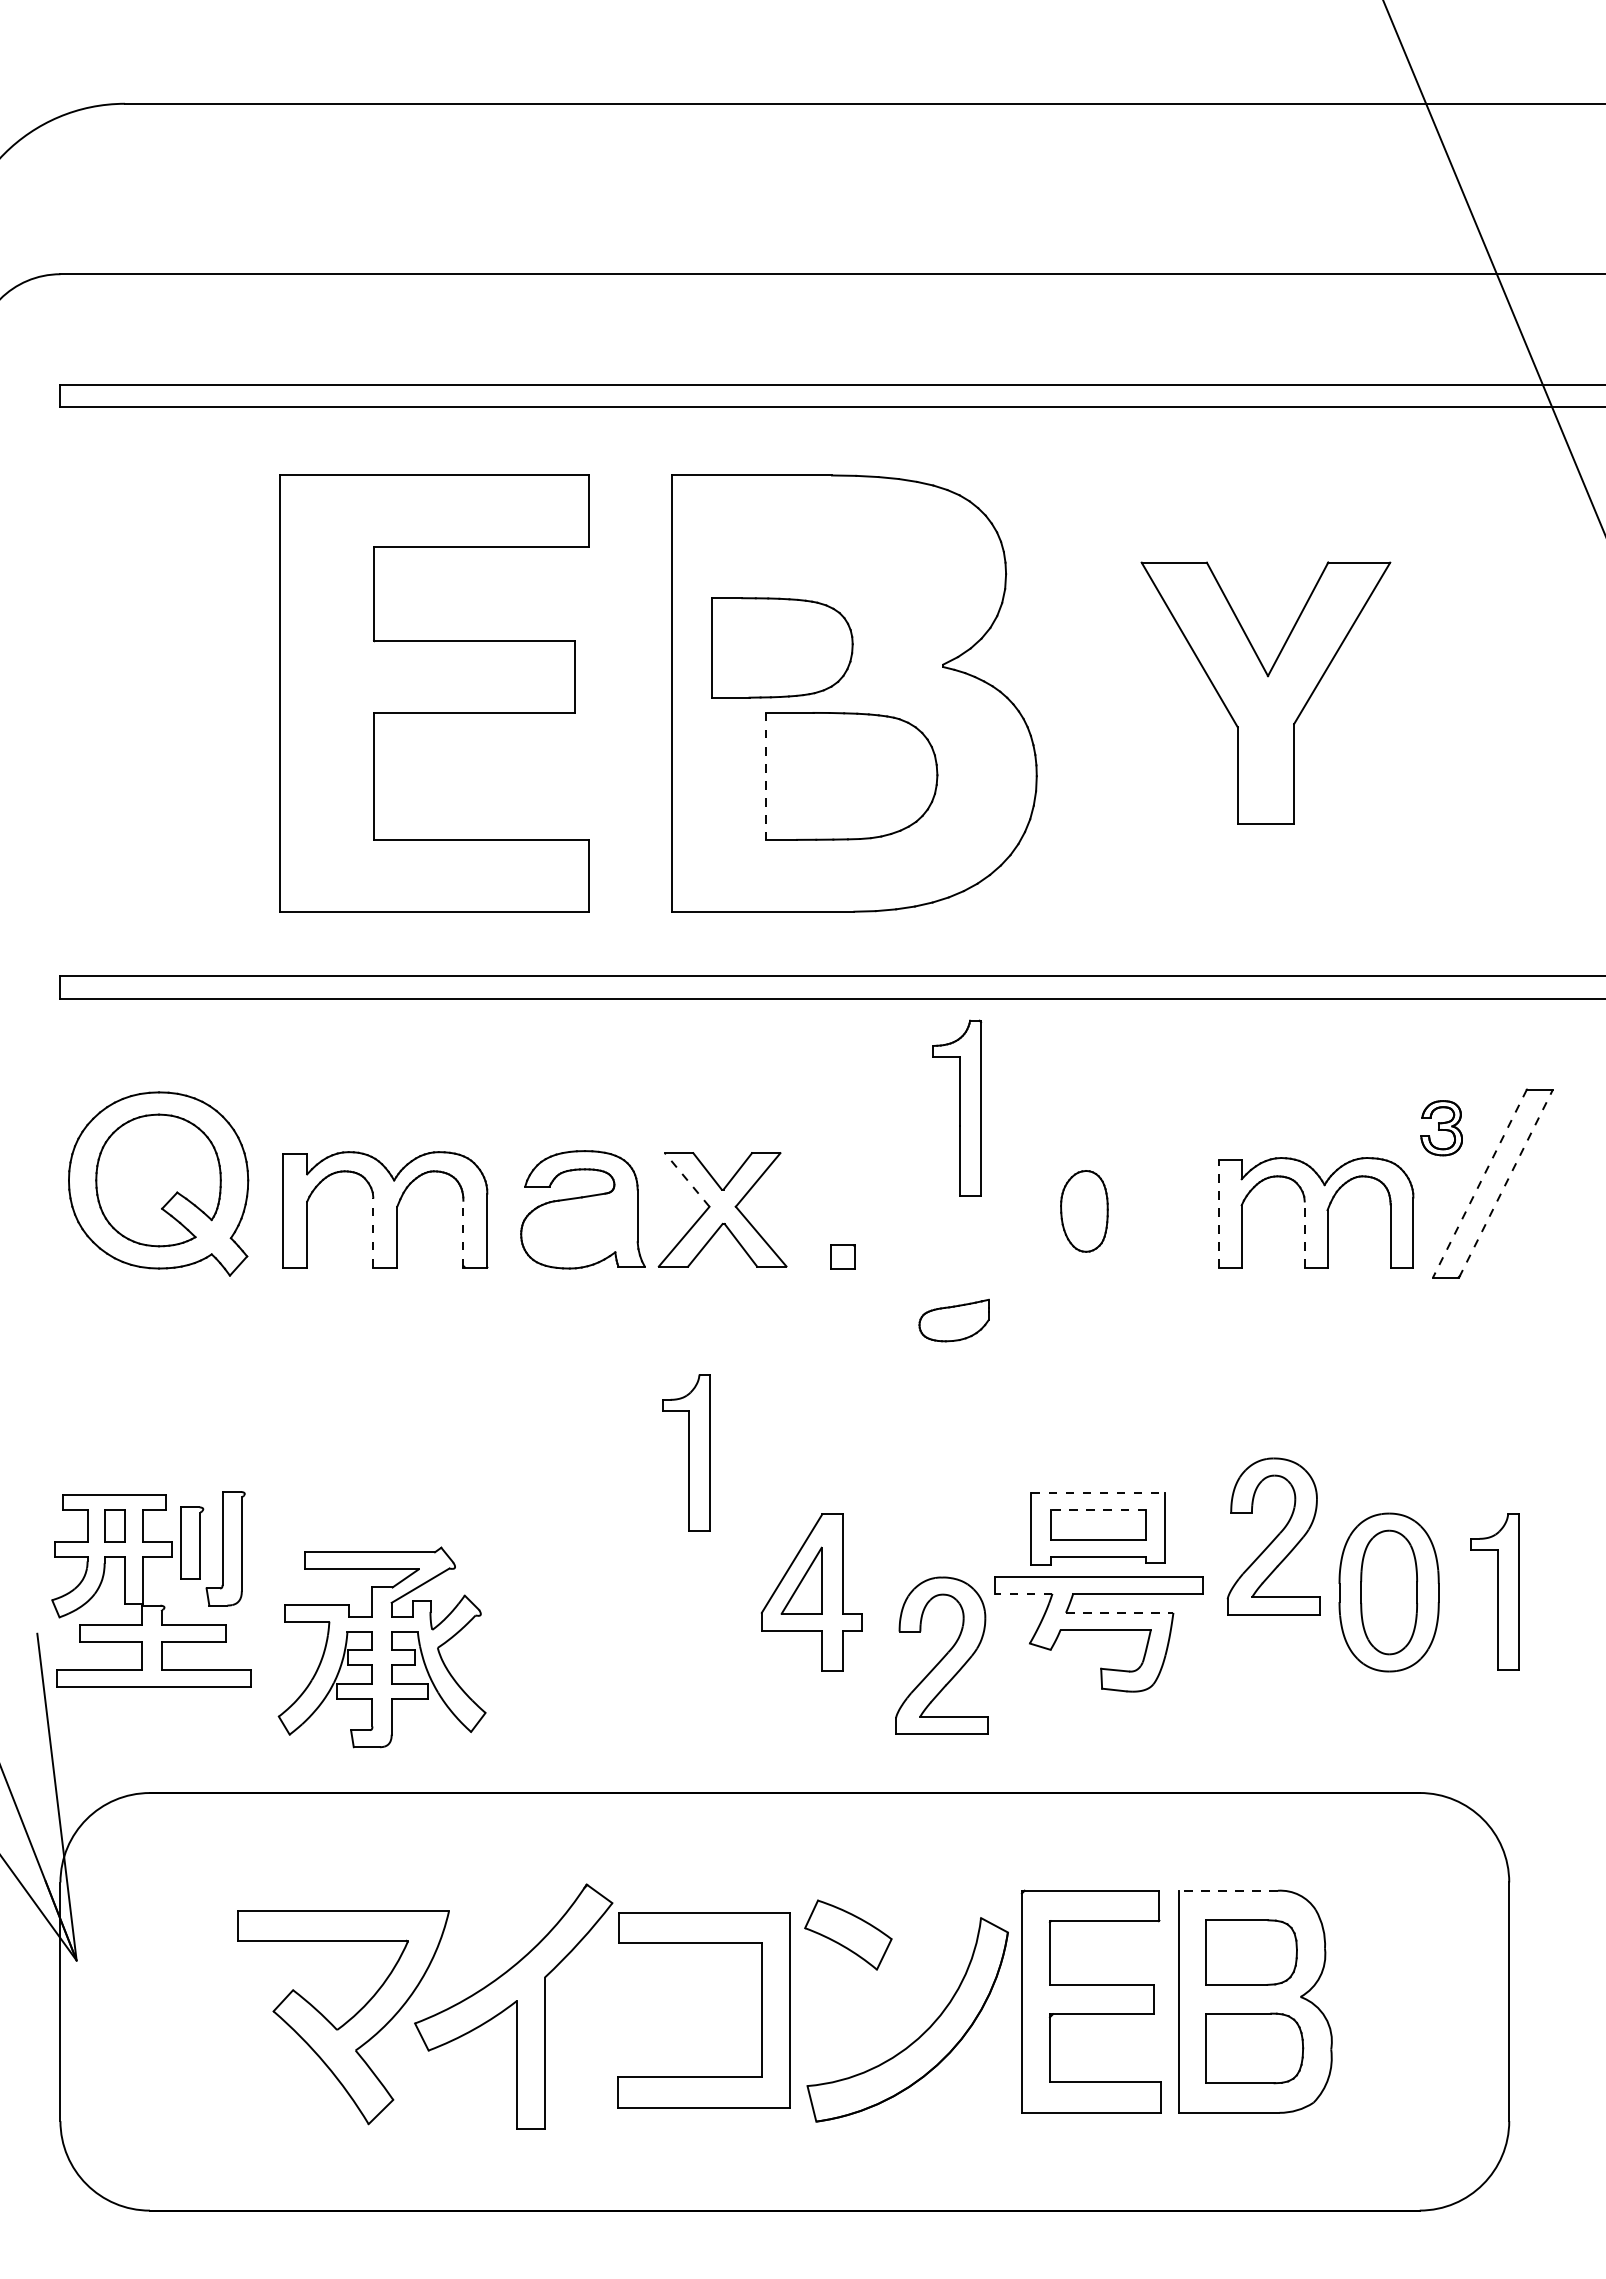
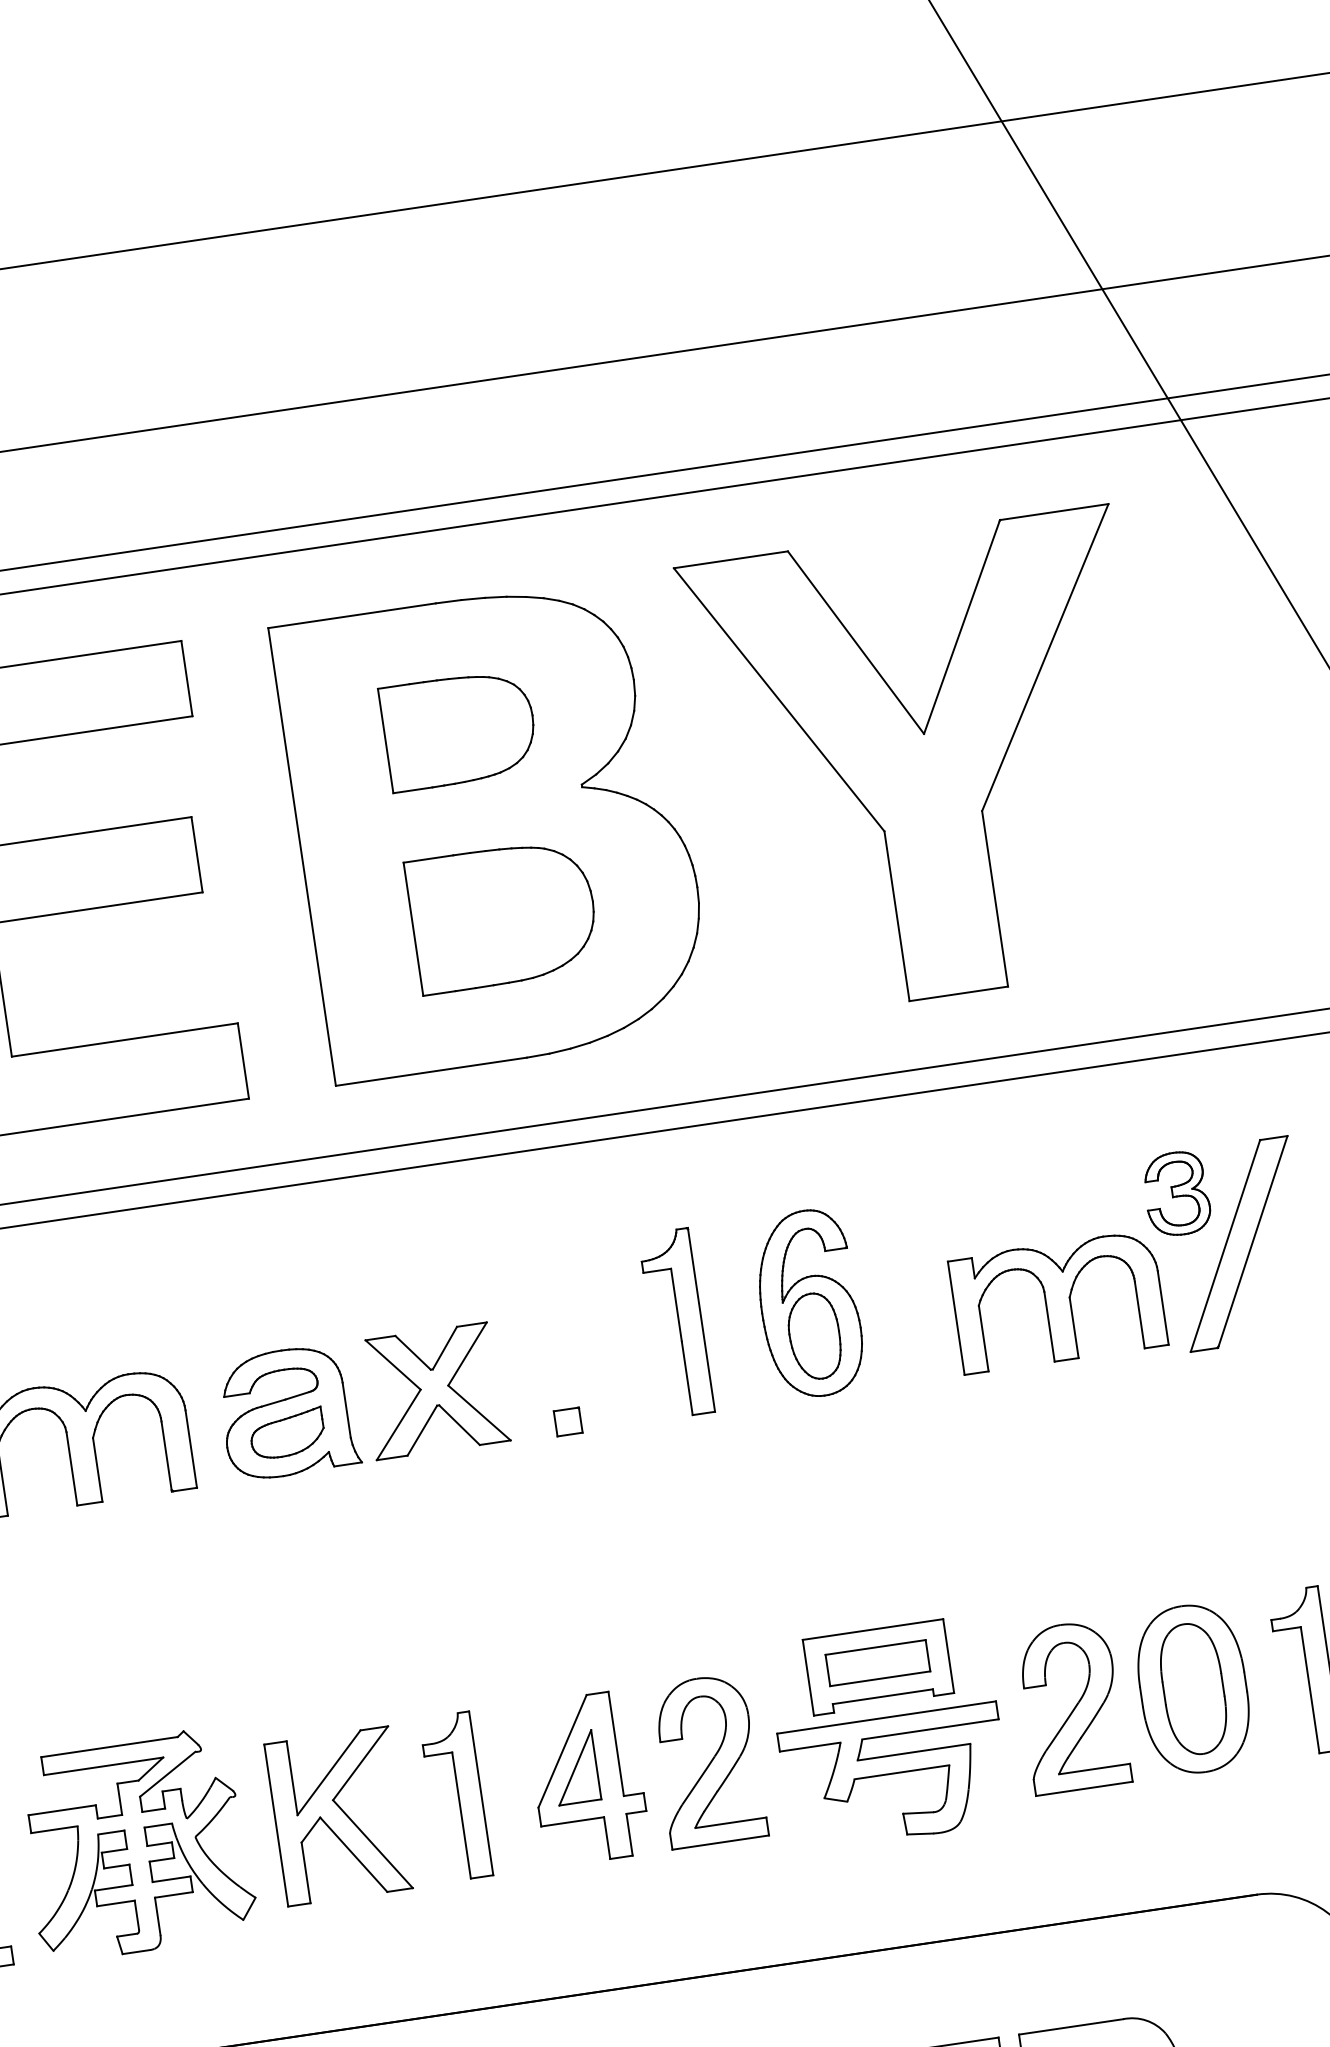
part: (782, 647) -> (459, 729), moved
part: (1265, 693) -> (924, 764), size x1.67
line: (766, 776) -> (413, 929), dashed -> solid
part: (957, 1107) -> (676, 1322), moved
part: (1441, 1127) -> (1176, 1193), size x1.43
line: (687, 1179) -> (393, 1364), dashed -> solid
part: (1083, 1179) -> (808, 1303), added
line: (1506, 1183) -> (1253, 1241), dashed -> solid
line: (1479, 1184) -> (1225, 1247), dashed -> solid
line: (1218, 1213) -> (955, 1317), dashed -> solid
line: (373, 1232) -> (72, 1468), dashed -> solid
line: (463, 1233) -> (166, 1455), dashed -> solid
line: (1304, 1234) -> (1049, 1326), dashed -> solid
part: (953, 1320) -> (286, 1433), moved
part: (686, 1452) -> (456, 1796), moved
line: (1098, 1492) -> (873, 1629), dashed -> solid
line: (1098, 1509) -> (875, 1647), dashed -> solid
part: (1273, 1536) -> (1072, 1707), moved
part: (574, 1593) -> (338, 1816), added
line: (1023, 1593) -> (810, 1746), dashed -> solid
line: (1119, 1612) -> (913, 1751), dashed -> solid
part: (381, 1647) -> (136, 1845), moved
part: (941, 1655) -> (708, 1760), moved
line: (1228, 1890) -> (1071, 2026), dashed -> solid

